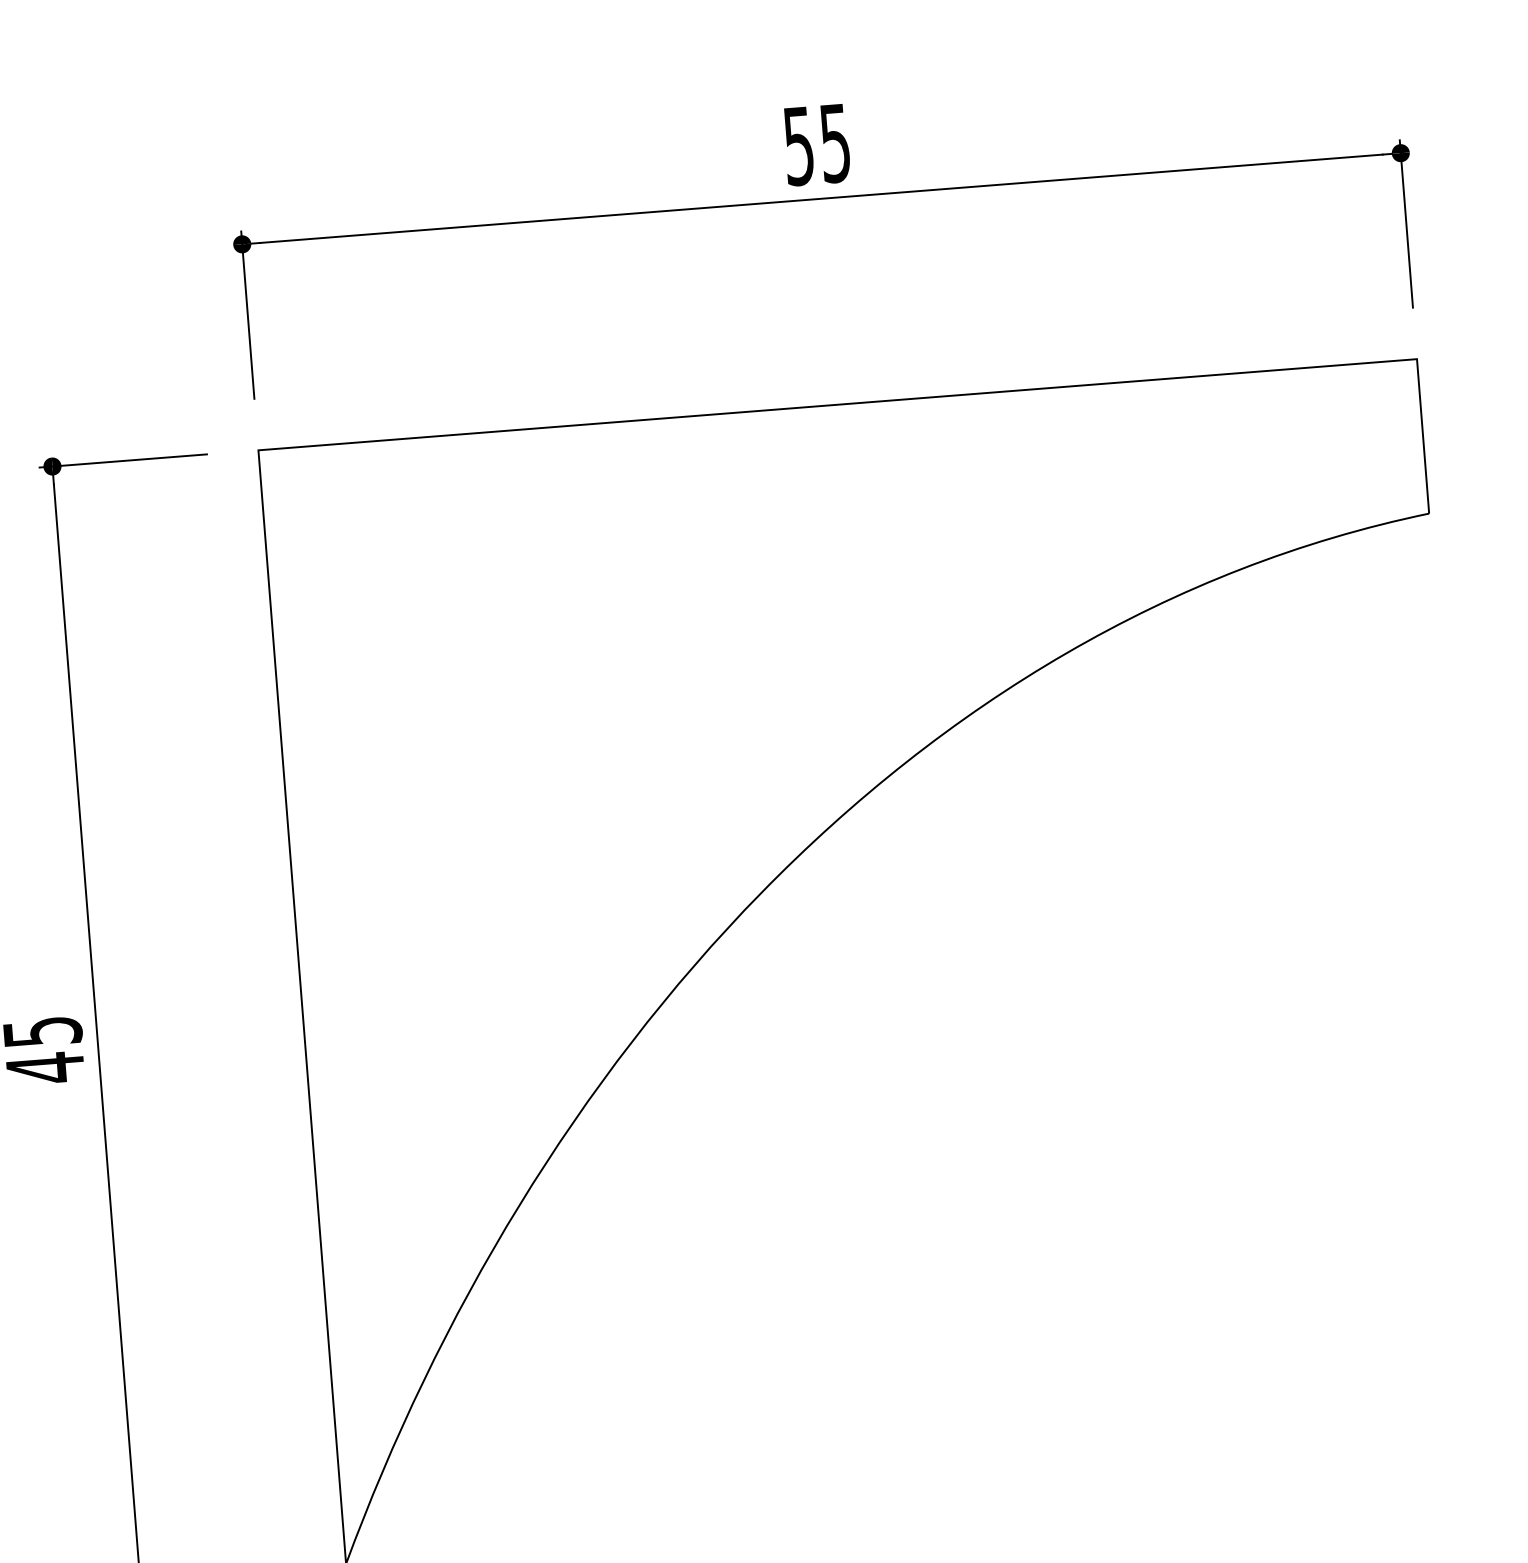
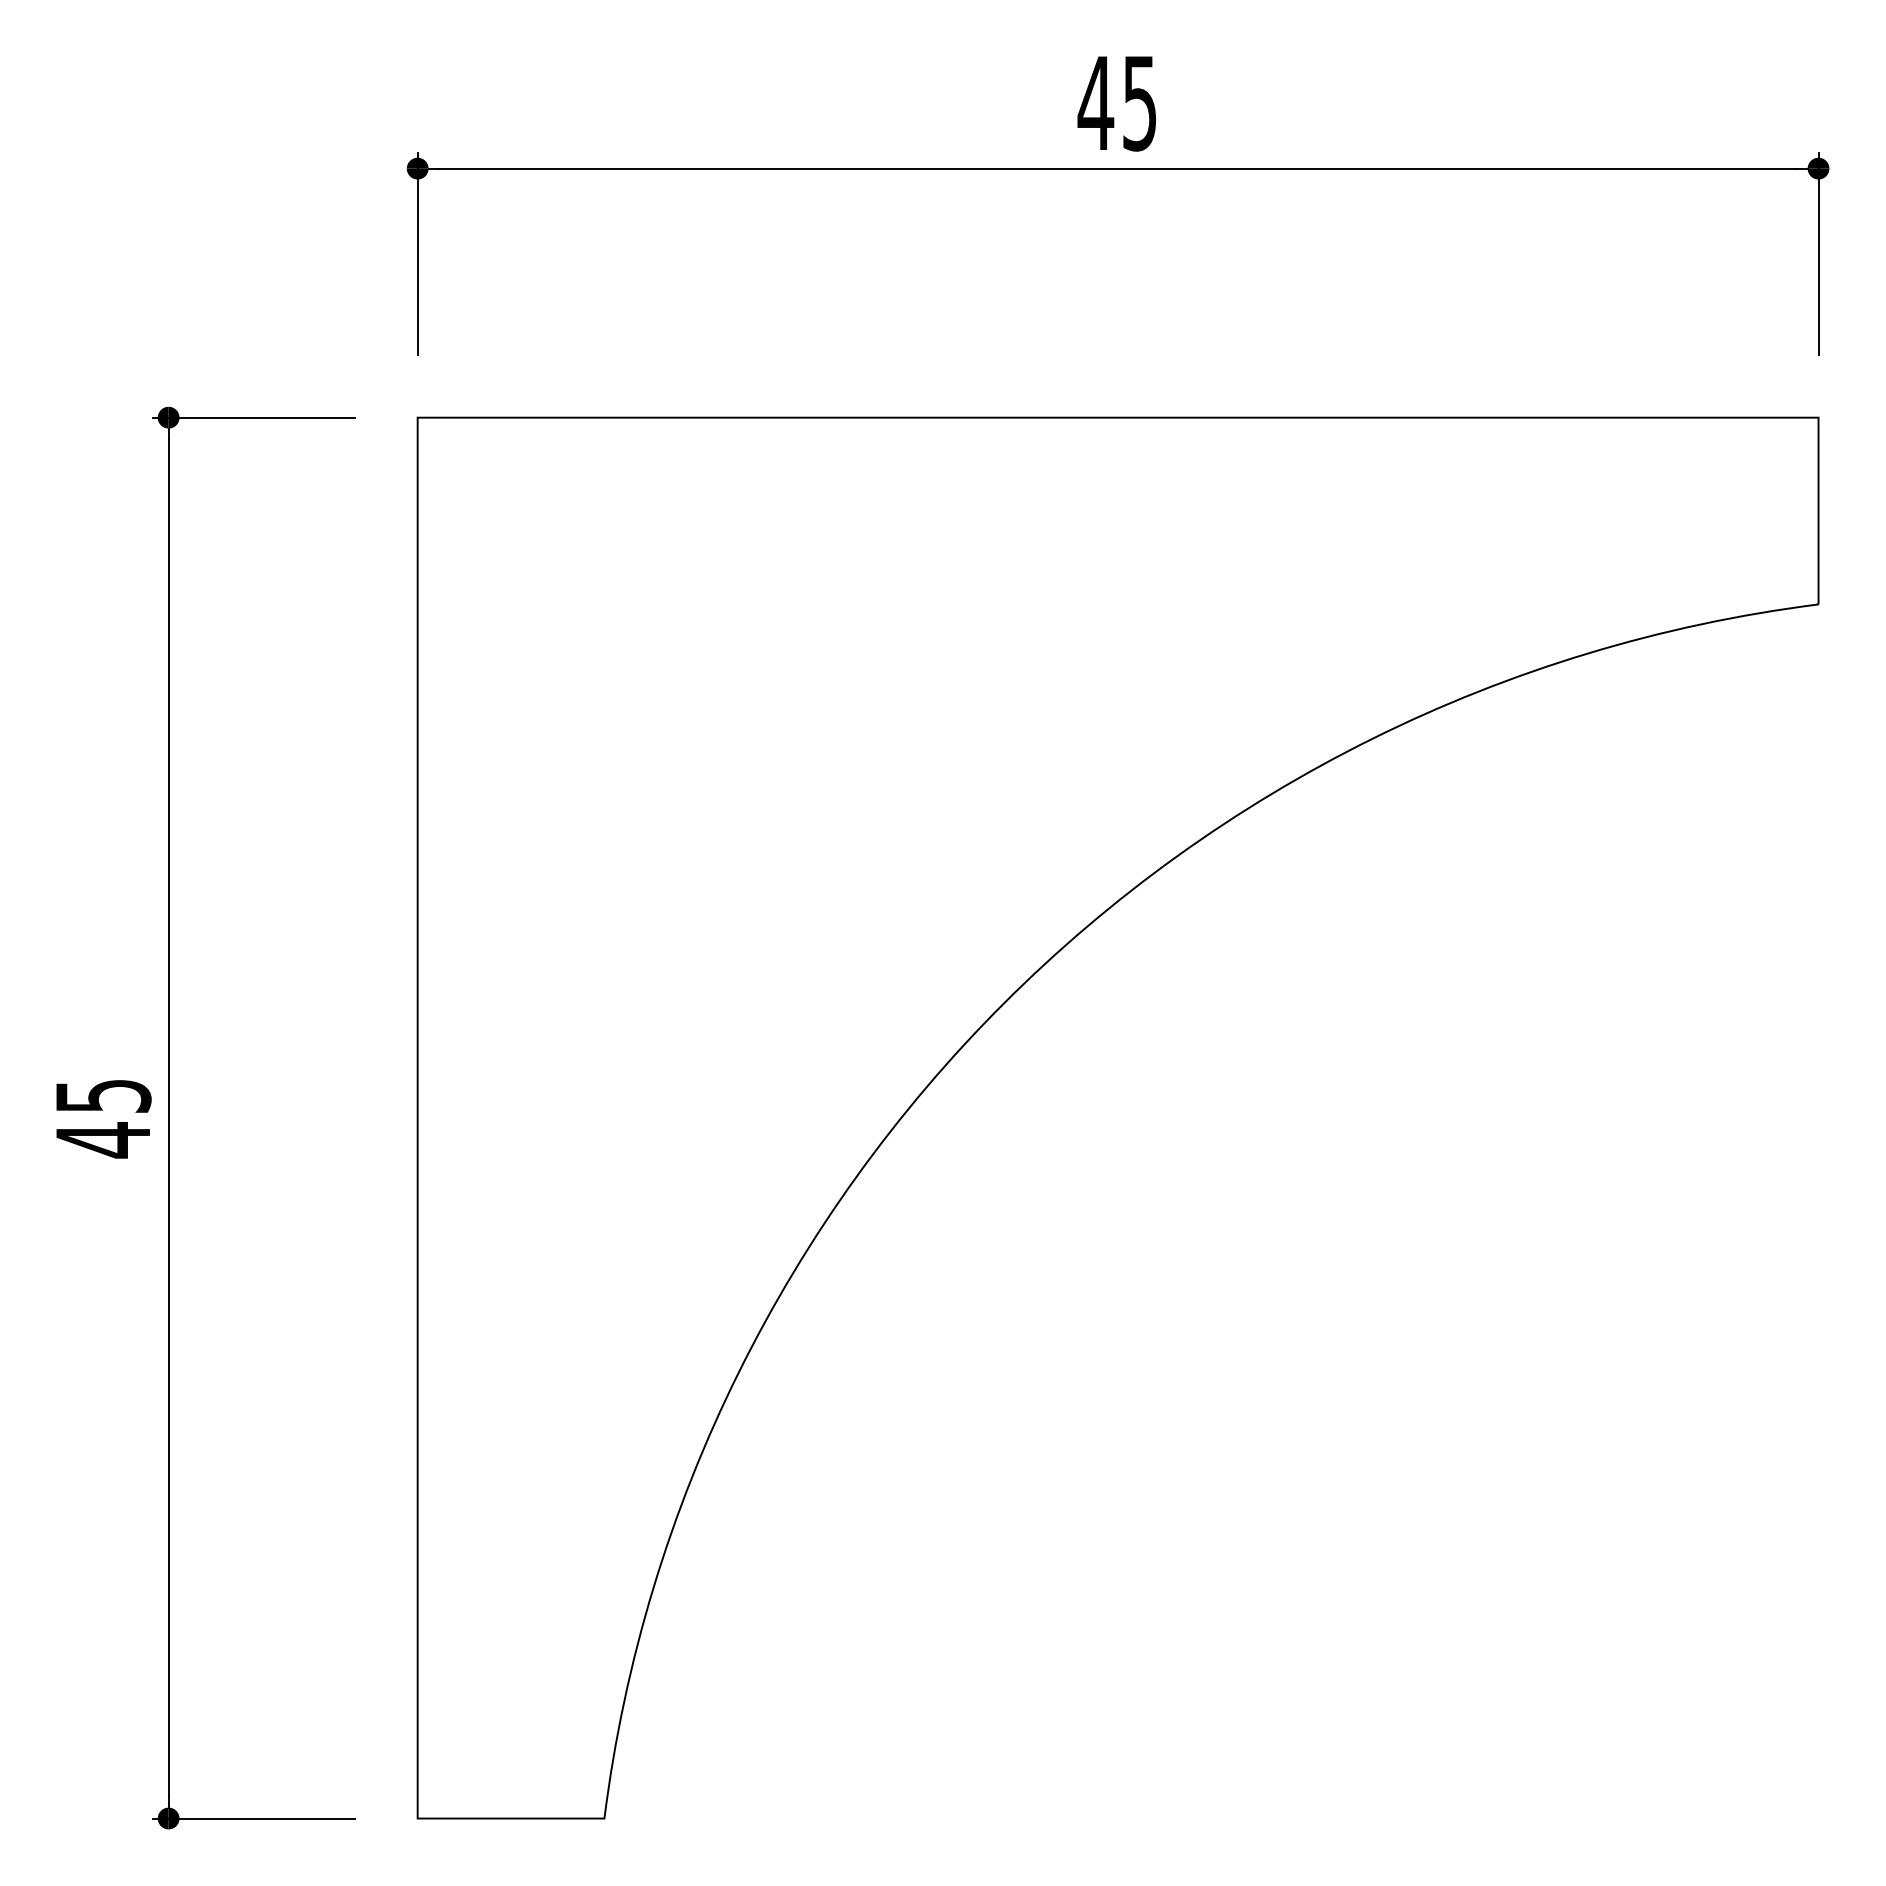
text: (798, 146) -> (1095, 103), 55 -> 45

